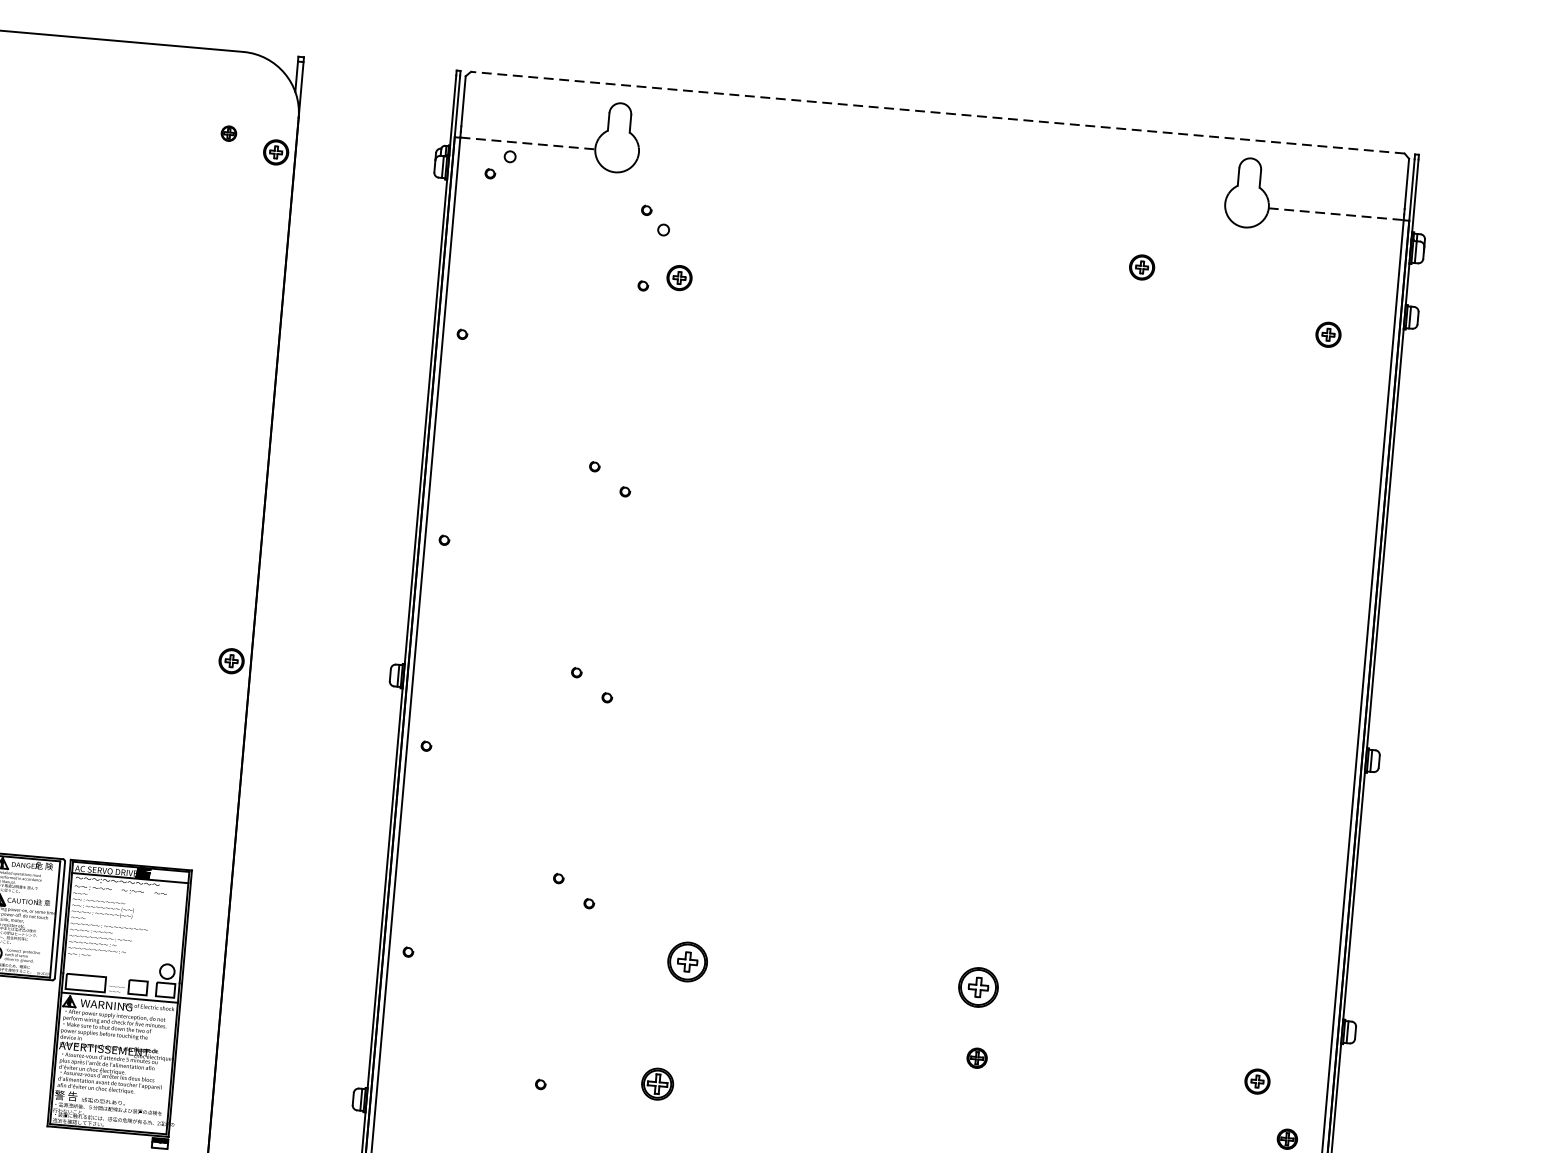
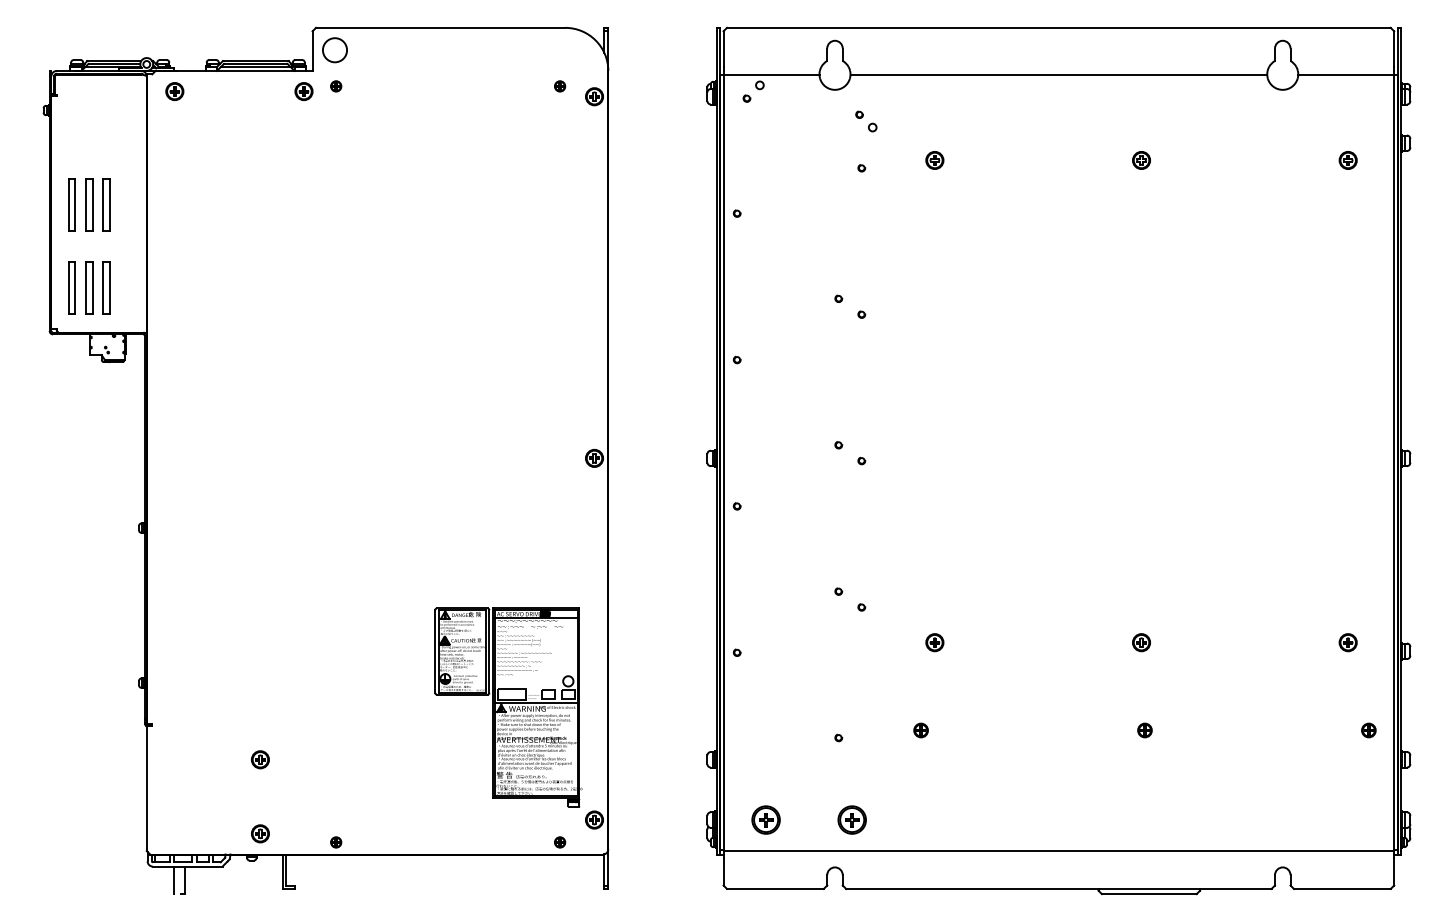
line: (937, 112) -> (1058, 27), dashed -> solid
line: (527, 142) -> (771, 74), dashed -> solid
line: (931, 178) -> (1058, 74), added
line: (1336, 213) -> (1346, 74), dashed -> solid
part: (1142, 267) -> (1141, 160), moved
part: (679, 278) -> (934, 160), moved
part: (687, 962) -> (934, 642), size x0.62
part: (978, 987) -> (1141, 642), size x0.62
part: (976, 1058) -> (1144, 730), moved
part: (1256, 1081) -> (1347, 642), moved
part: (656, 1084) -> (920, 730), size x0.62

